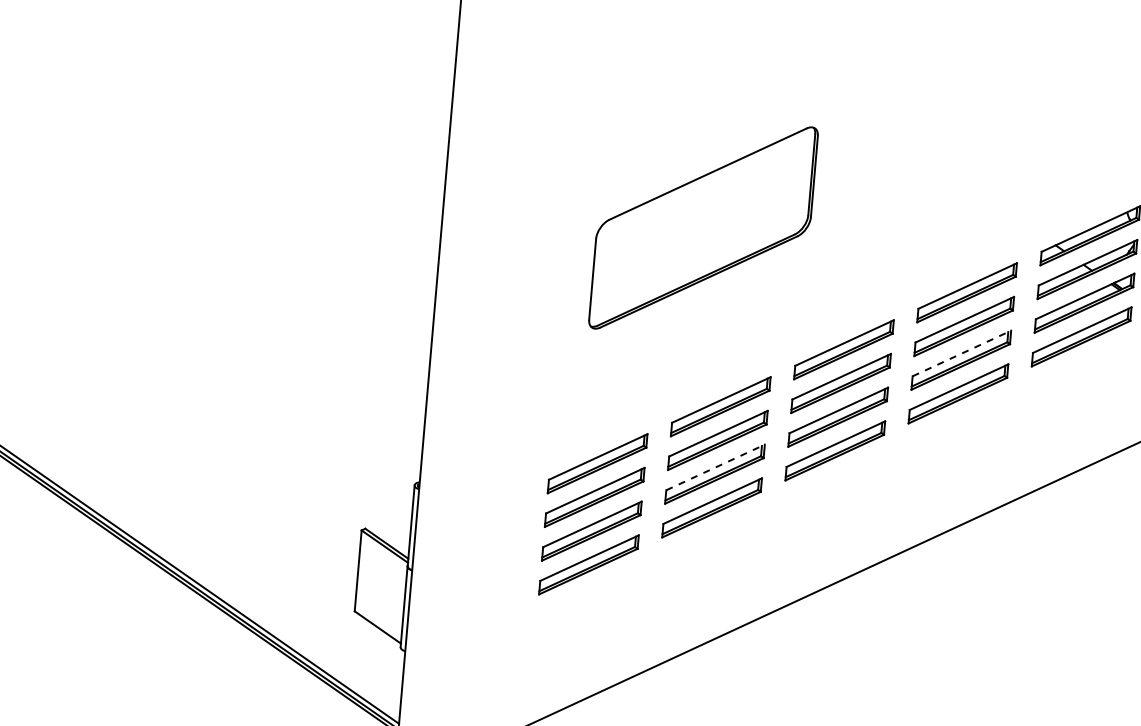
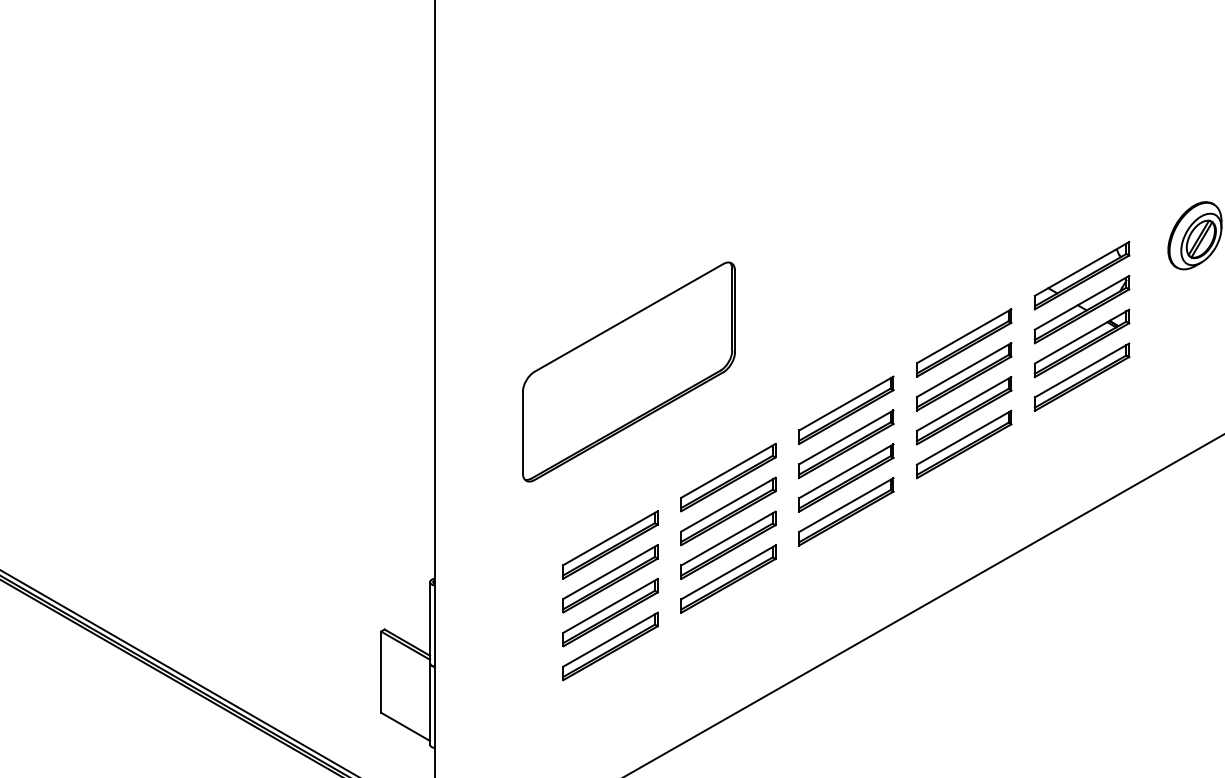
part: (703, 227) -> (628, 371), moved
line: (962, 353) -> (964, 403), dashed -> solid
line: (715, 467) -> (728, 538), dashed -> solid

